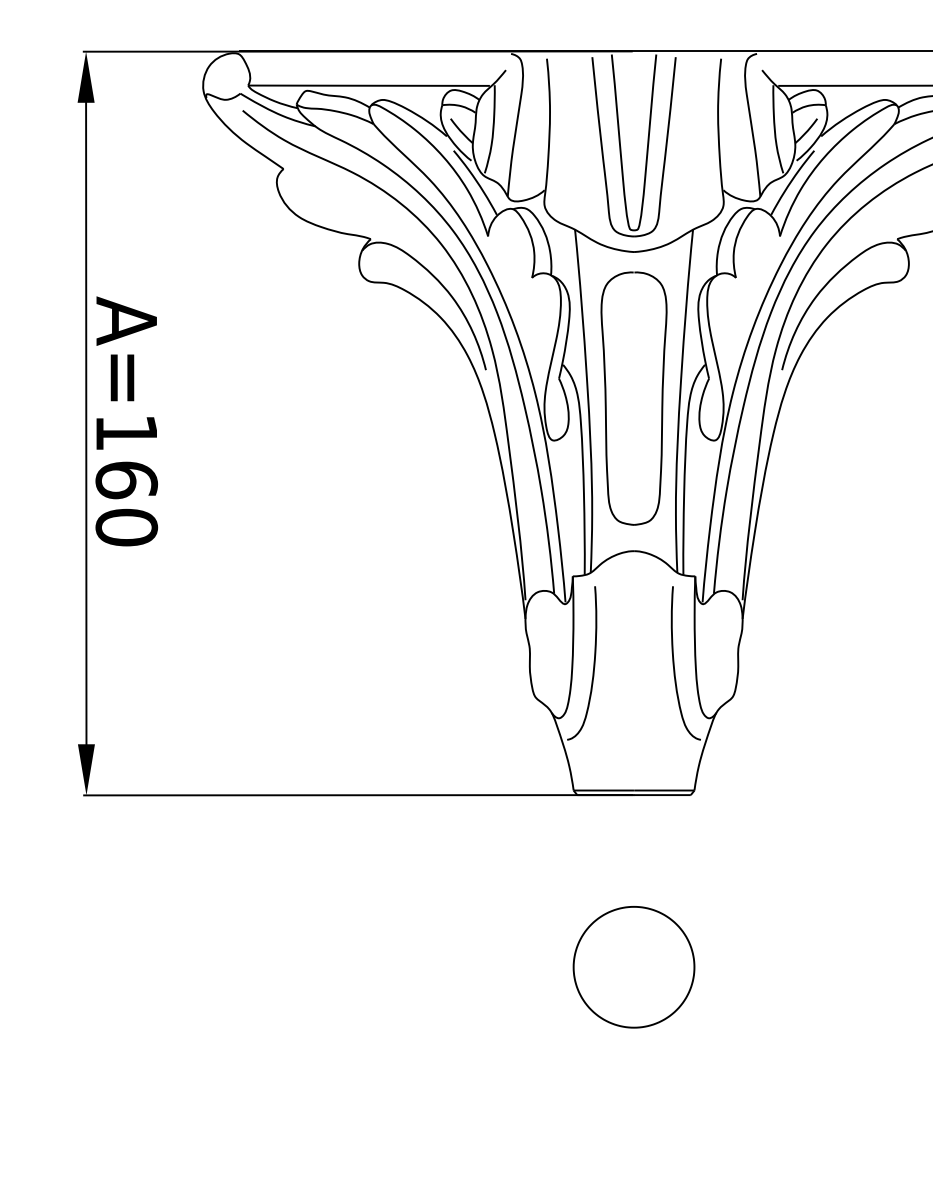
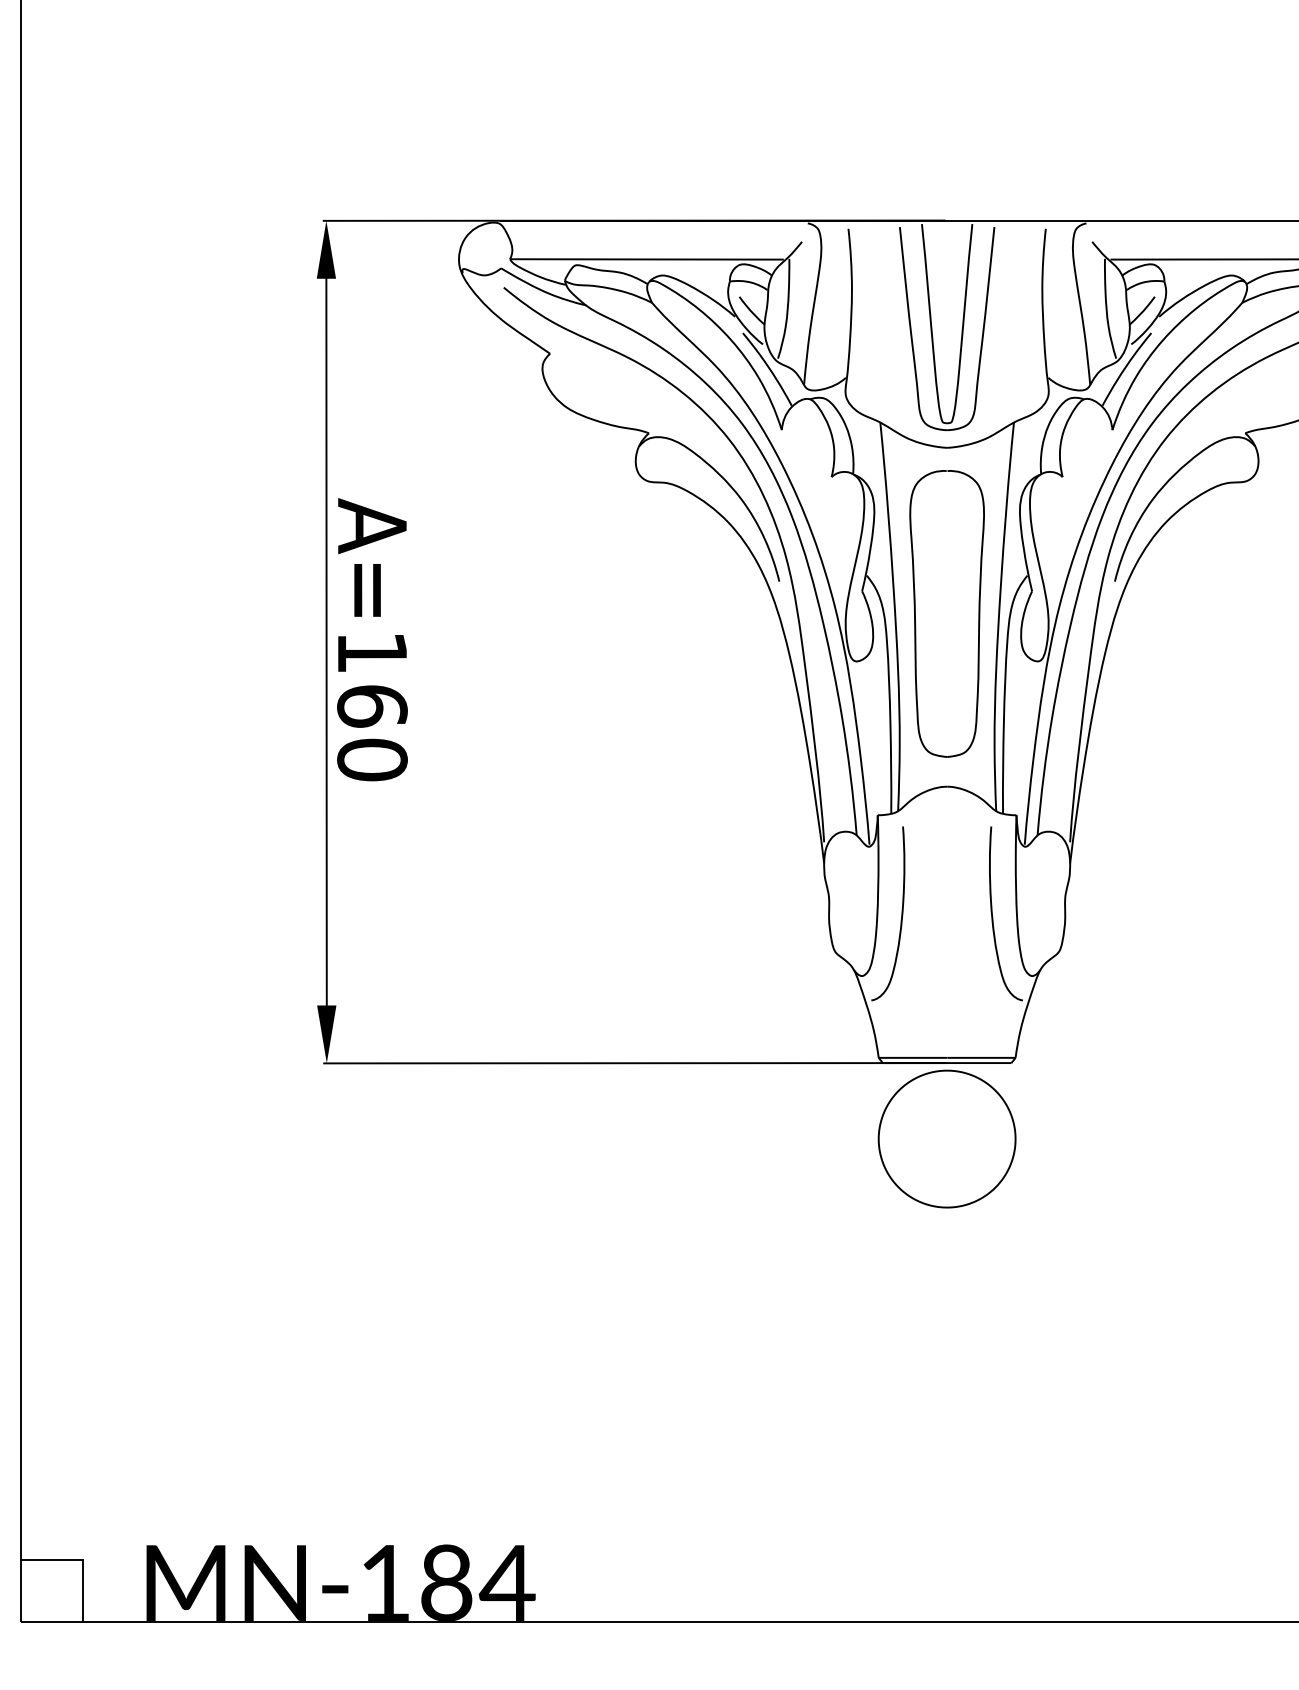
part: (633, 966) -> (946, 1138), moved

